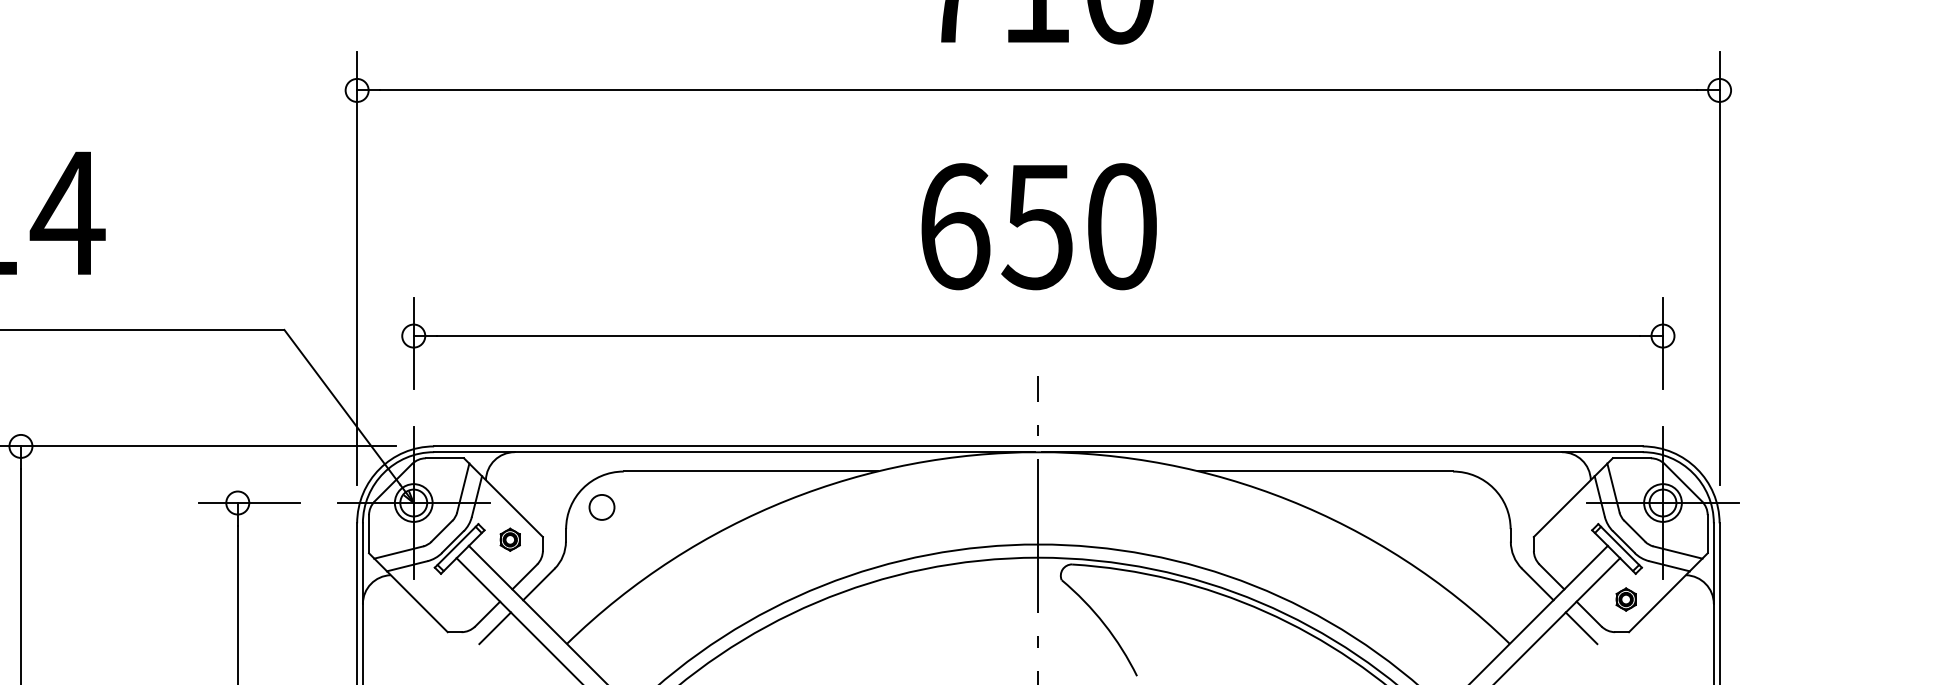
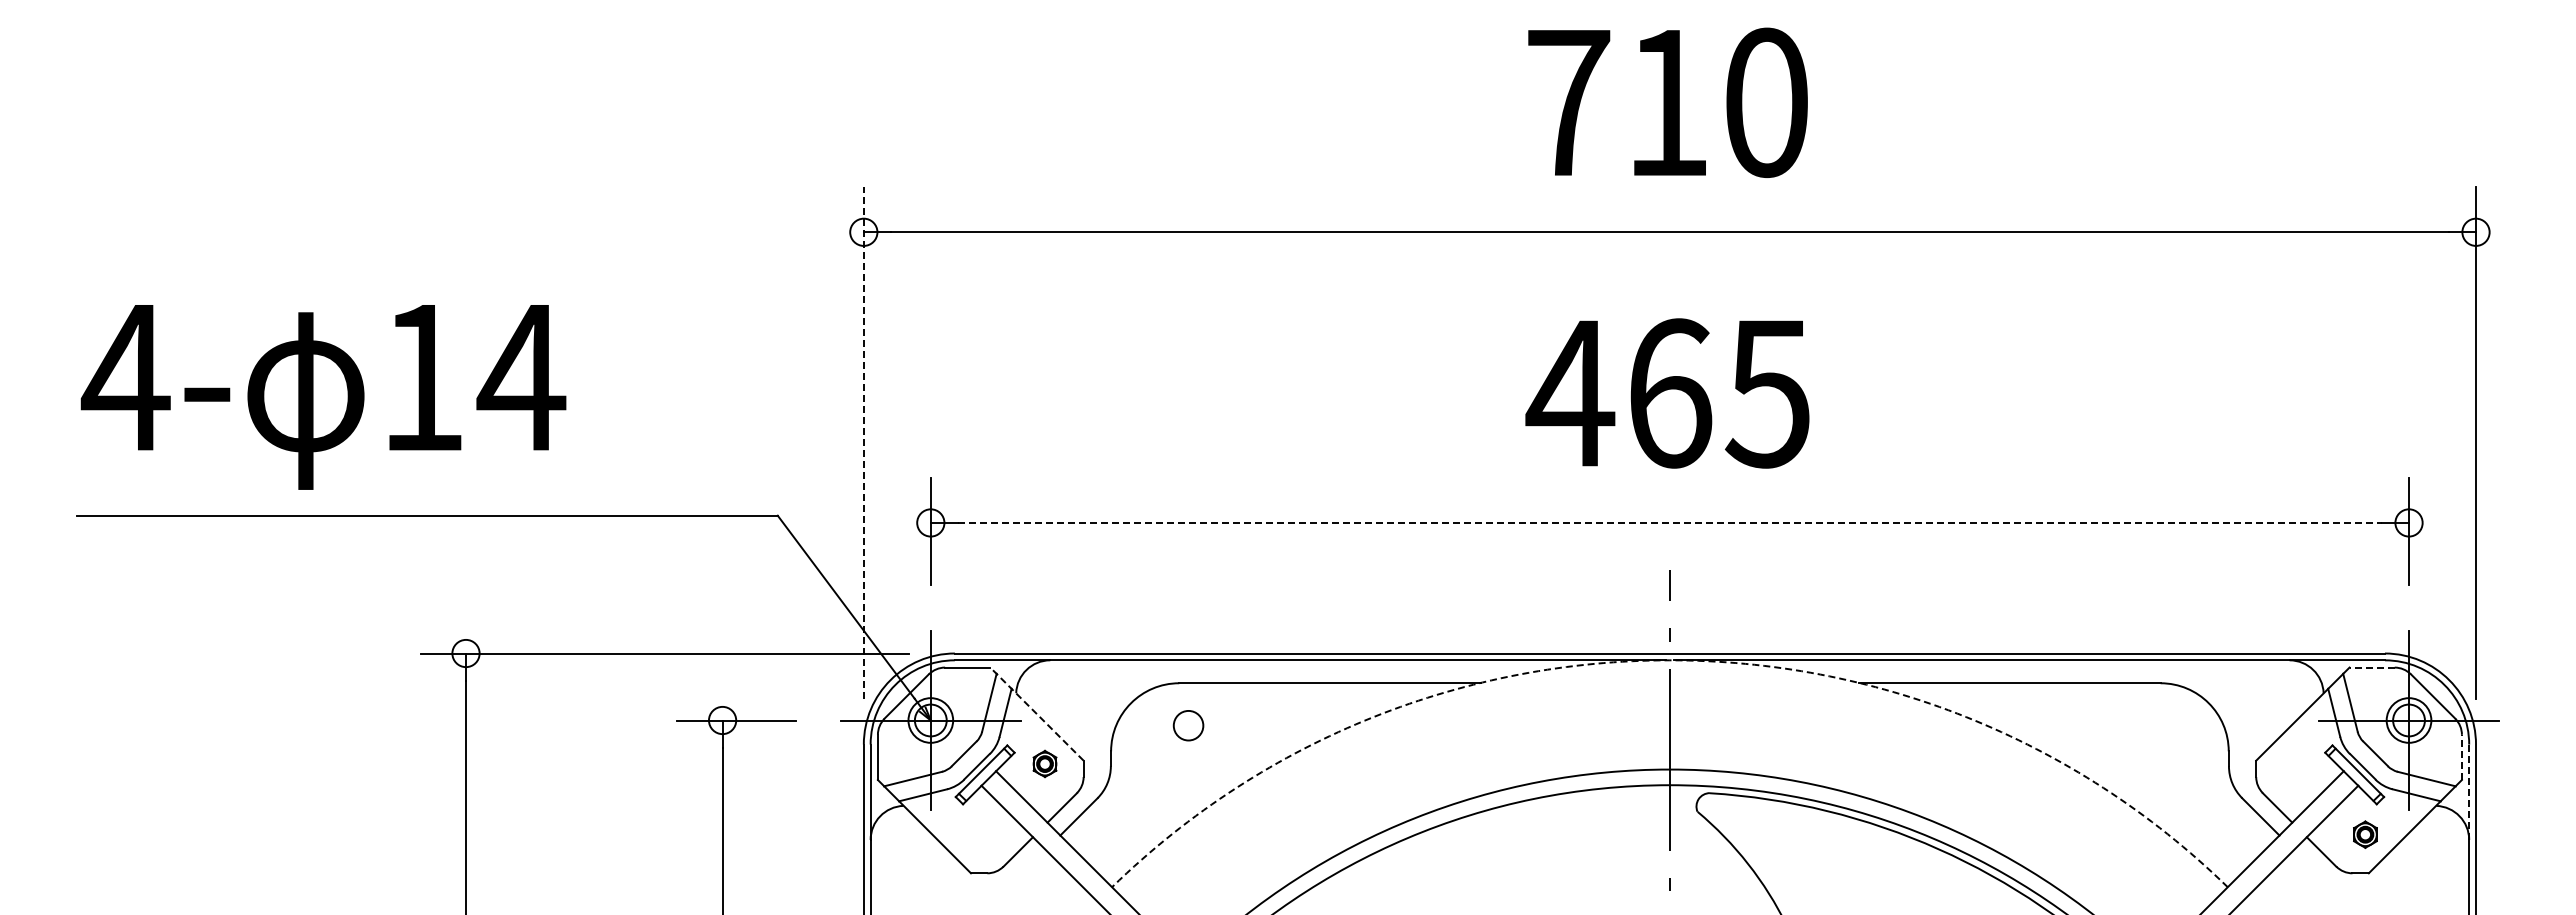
text: (1036, 226) -> (1667, 393), 650 -> 465
line: (356, 268) -> (863, 442), solid -> dashed
line: (1038, 335) -> (1669, 522), solid -> dashed
arc: (1038, 452) -> (1669, 660), solid -> dashed
line: (1632, 458) -> (2372, 667), solid -> dashed
line: (503, 497) -> (1036, 714), solid -> dashed
circle: (601, 507) -> (1188, 725), moved
line: (1707, 534) -> (2461, 757), solid -> dashed
line: (1714, 563) -> (2469, 792), solid -> dashed
line: (494, 628) -> (1026, 868), removed
line: (1581, 628) -> (2312, 868), removed

